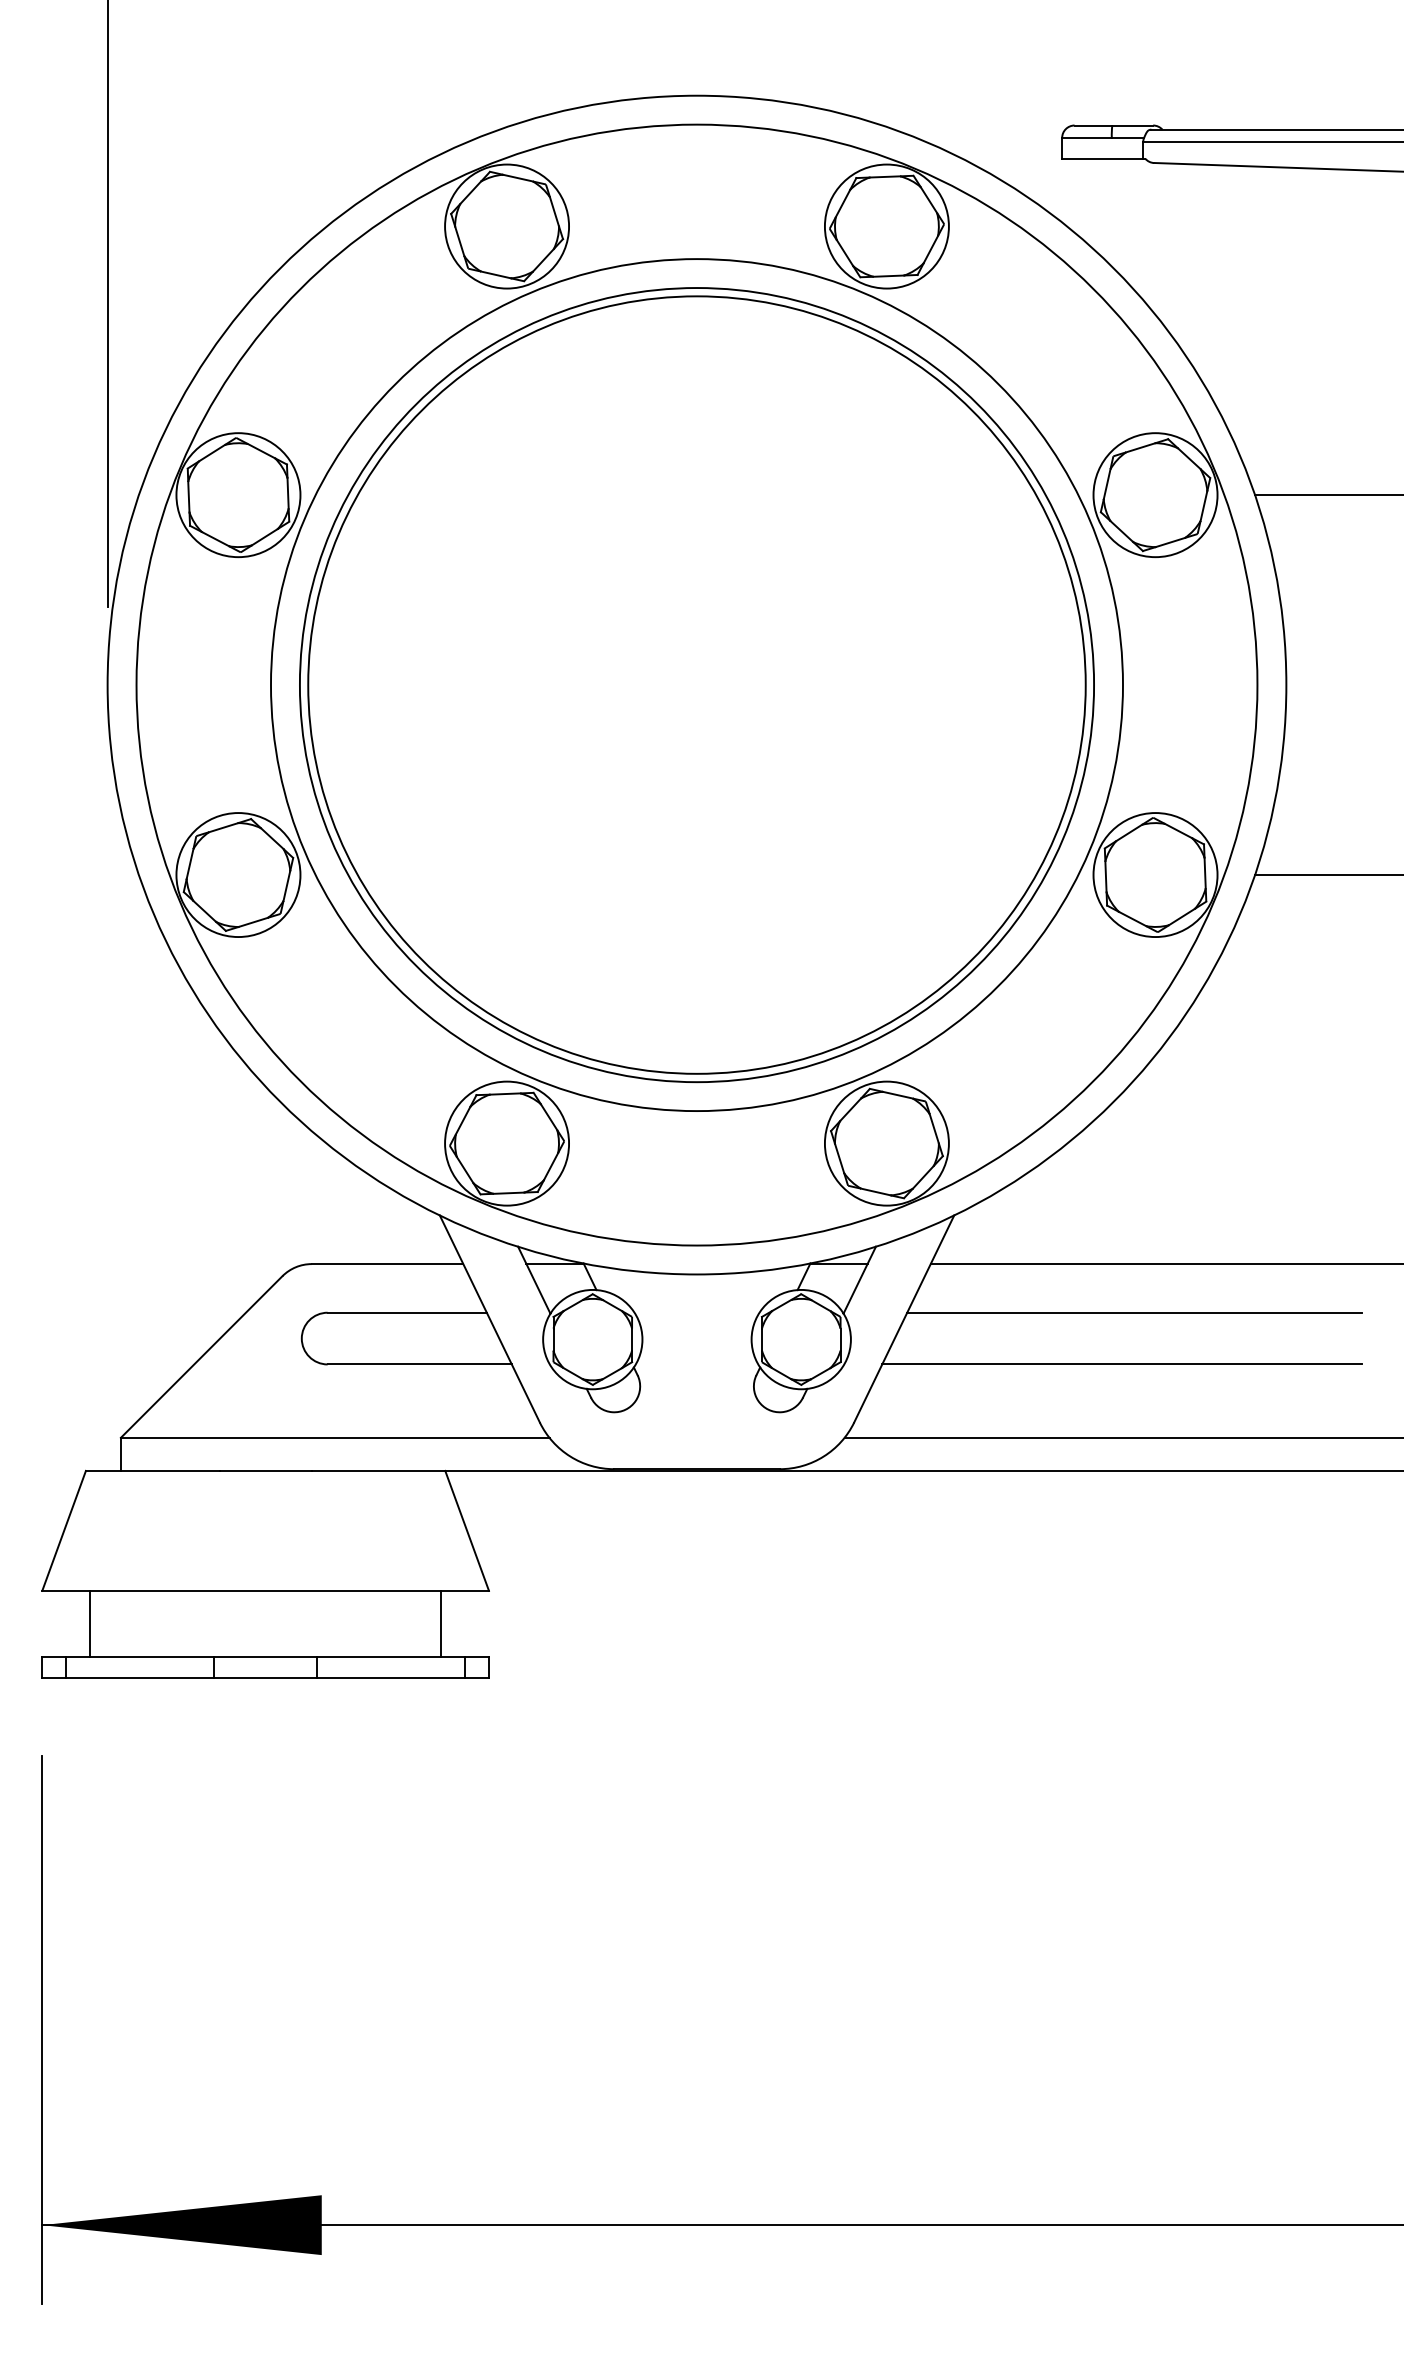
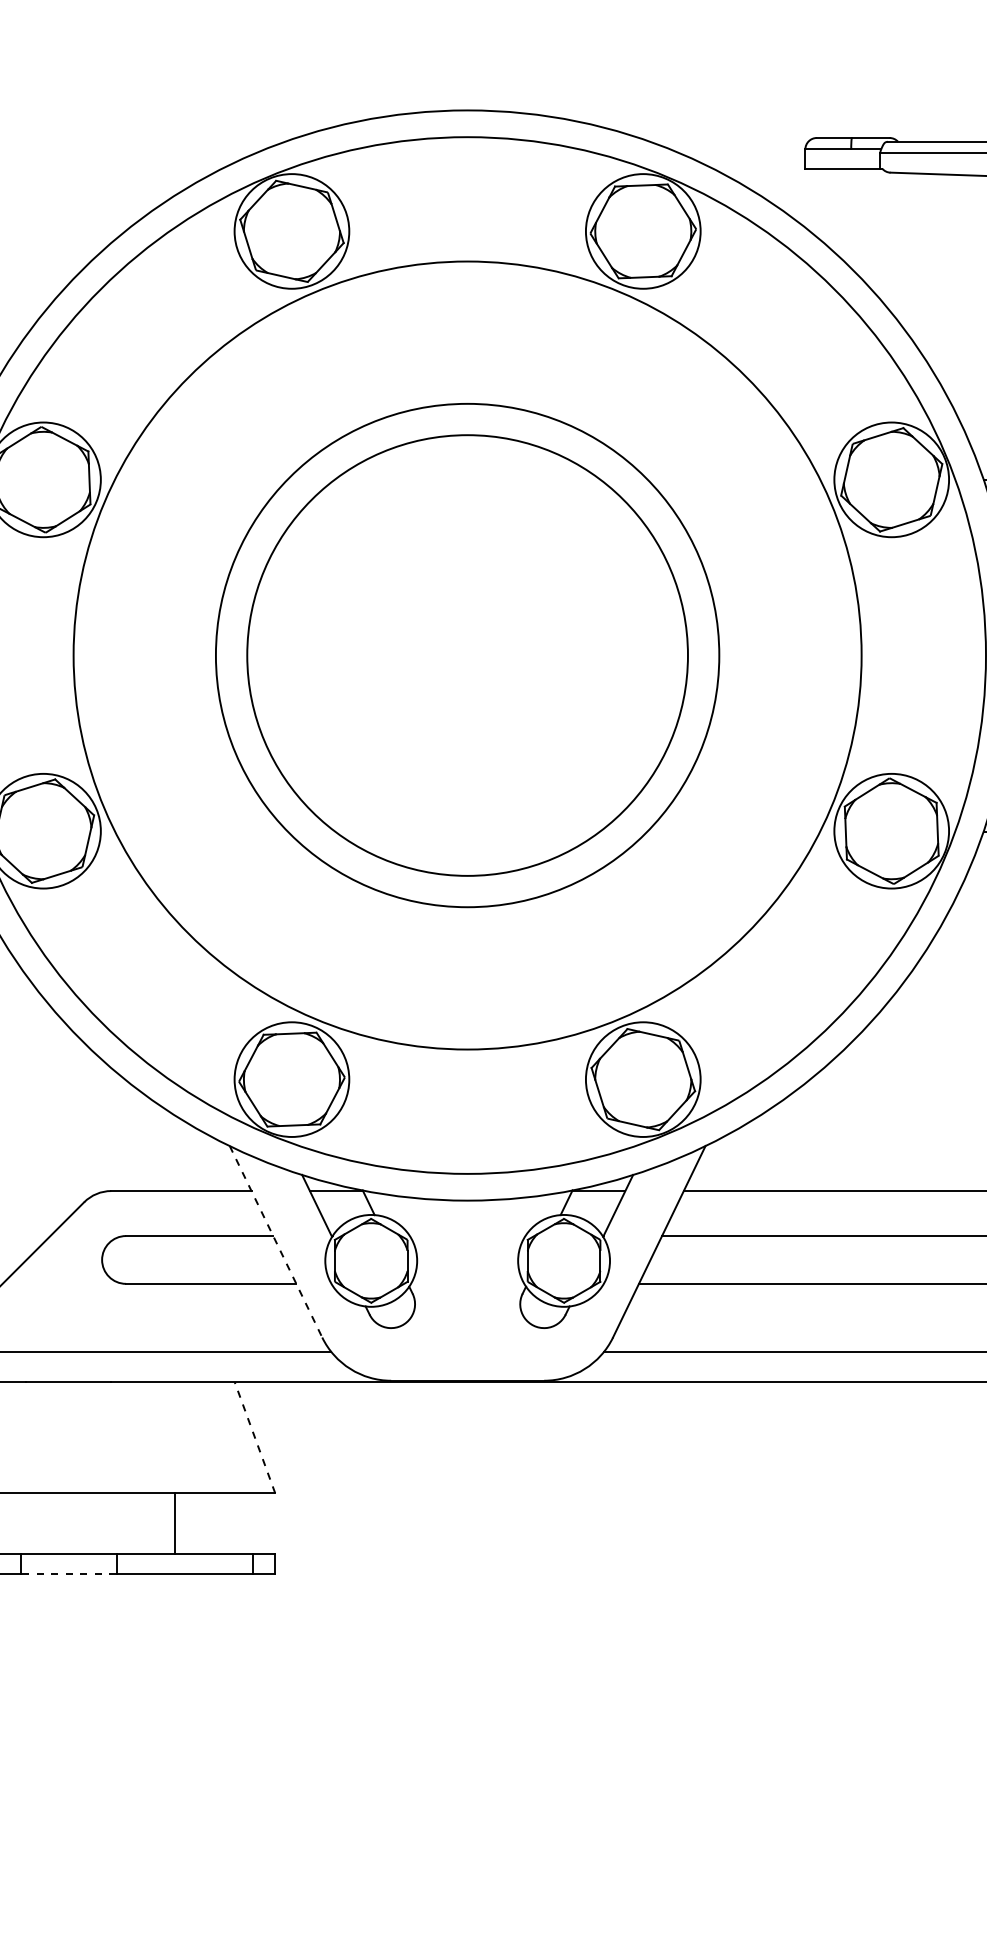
circle: (696, 684) -> (467, 654), size x0.7
circle: (696, 685) -> (467, 655), size x0.6
line: (489, 1318) -> (275, 1241), solid -> dashed
line: (467, 1530) -> (255, 1437), solid -> dashed
line: (441, 1623) -> (174, 1523), moved
line: (265, 1677) -> (68, 1573), solid -> dashed

